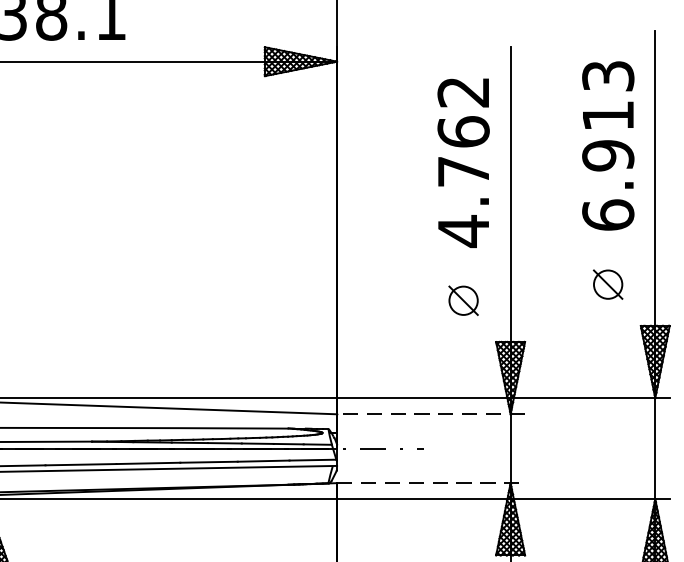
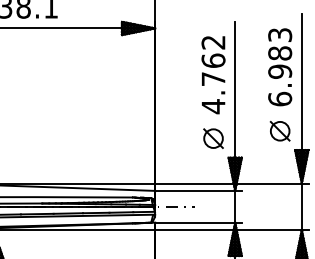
text: (608, 116) -> (280, 53), 6.913 -> 6.983
part: (606, 283) -> (279, 130), size x1.43
part: (463, 300) -> (213, 138), size x1.43
line: (430, 413) -> (198, 190), dashed -> solid
line: (433, 482) -> (199, 222), dashed -> solid

